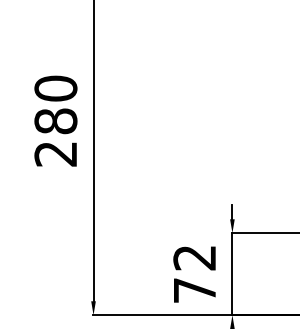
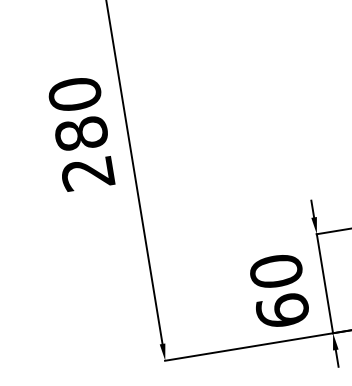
text: (194, 274) -> (279, 291), 72 -> 60

